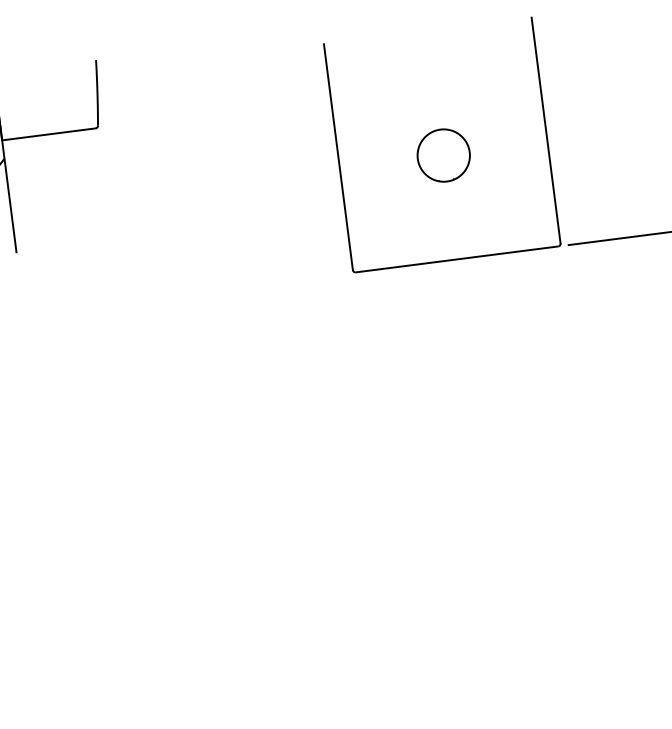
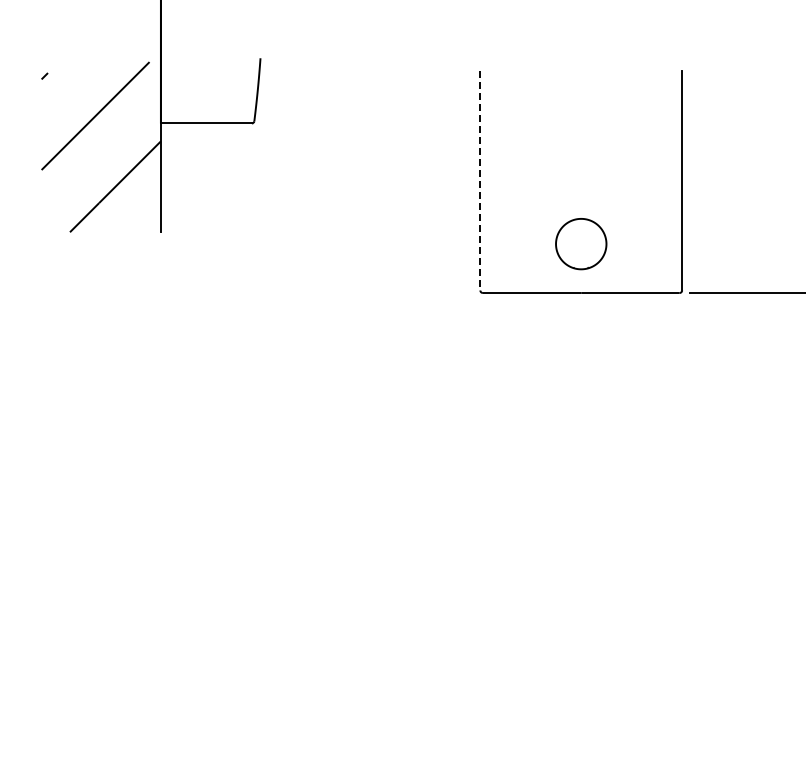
part: (444, 155) -> (581, 244), moved
line: (338, 156) -> (480, 180), solid -> dashed

